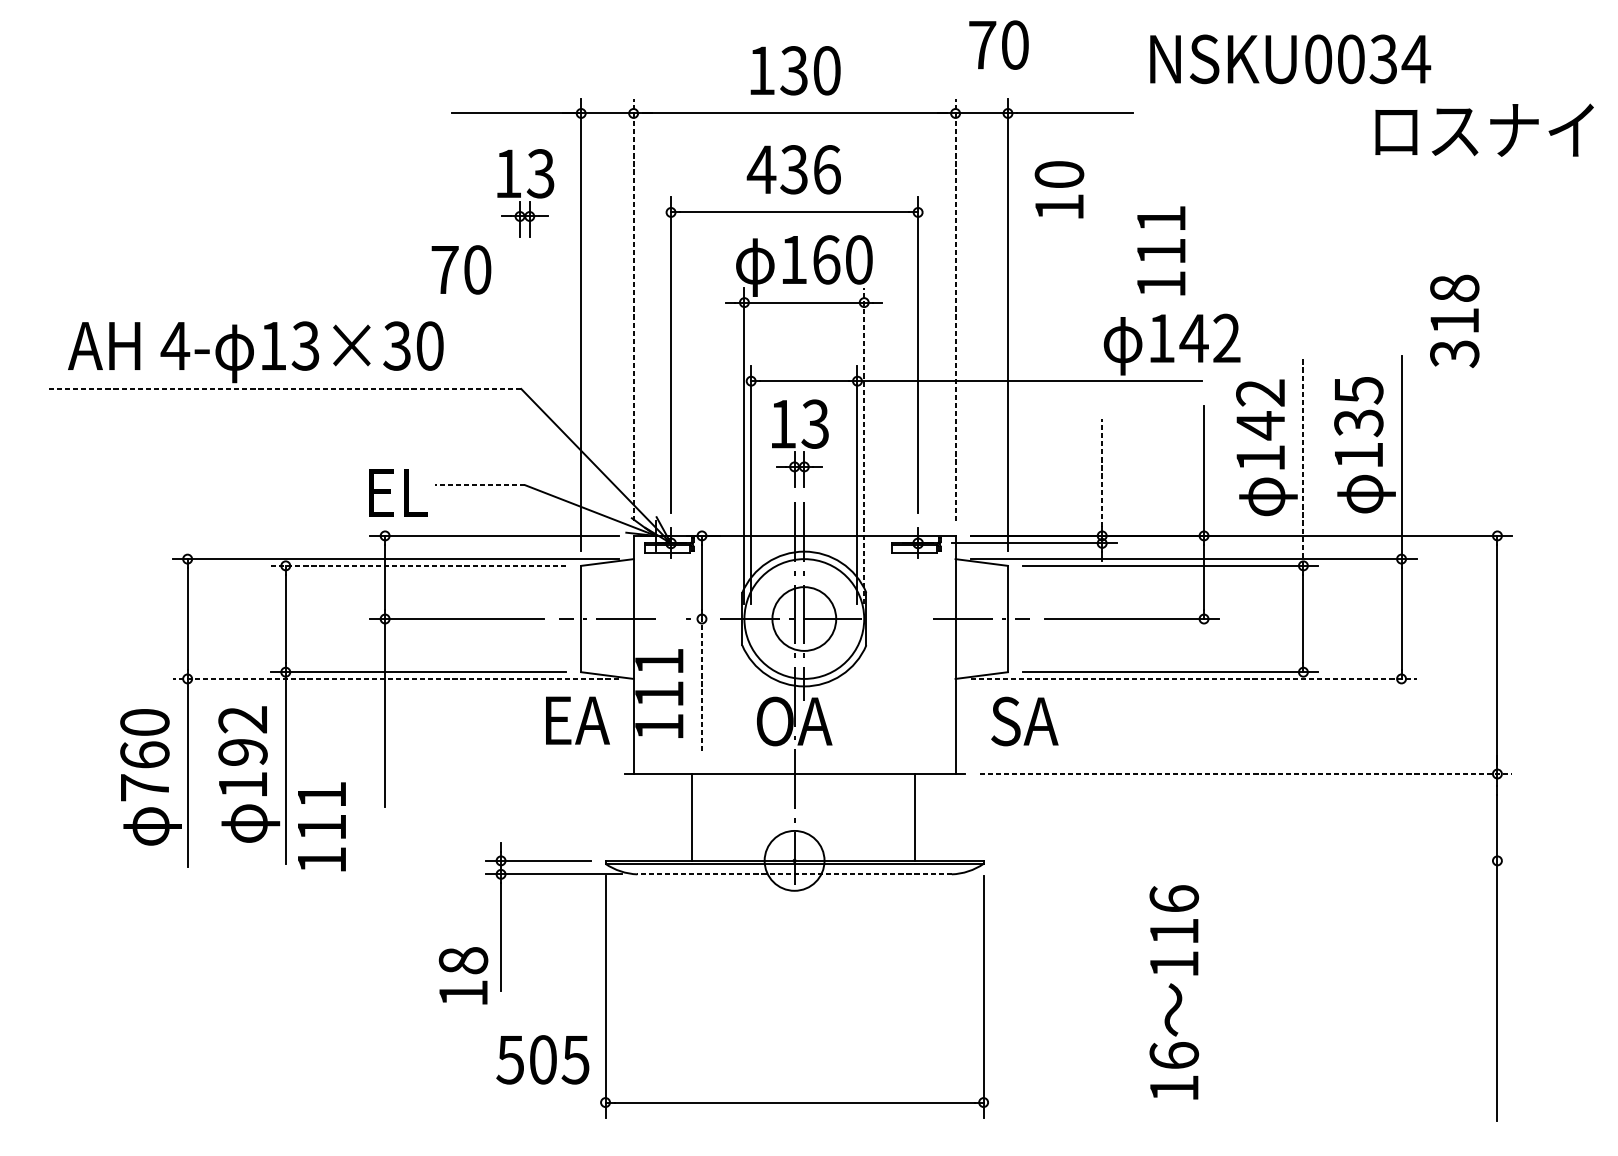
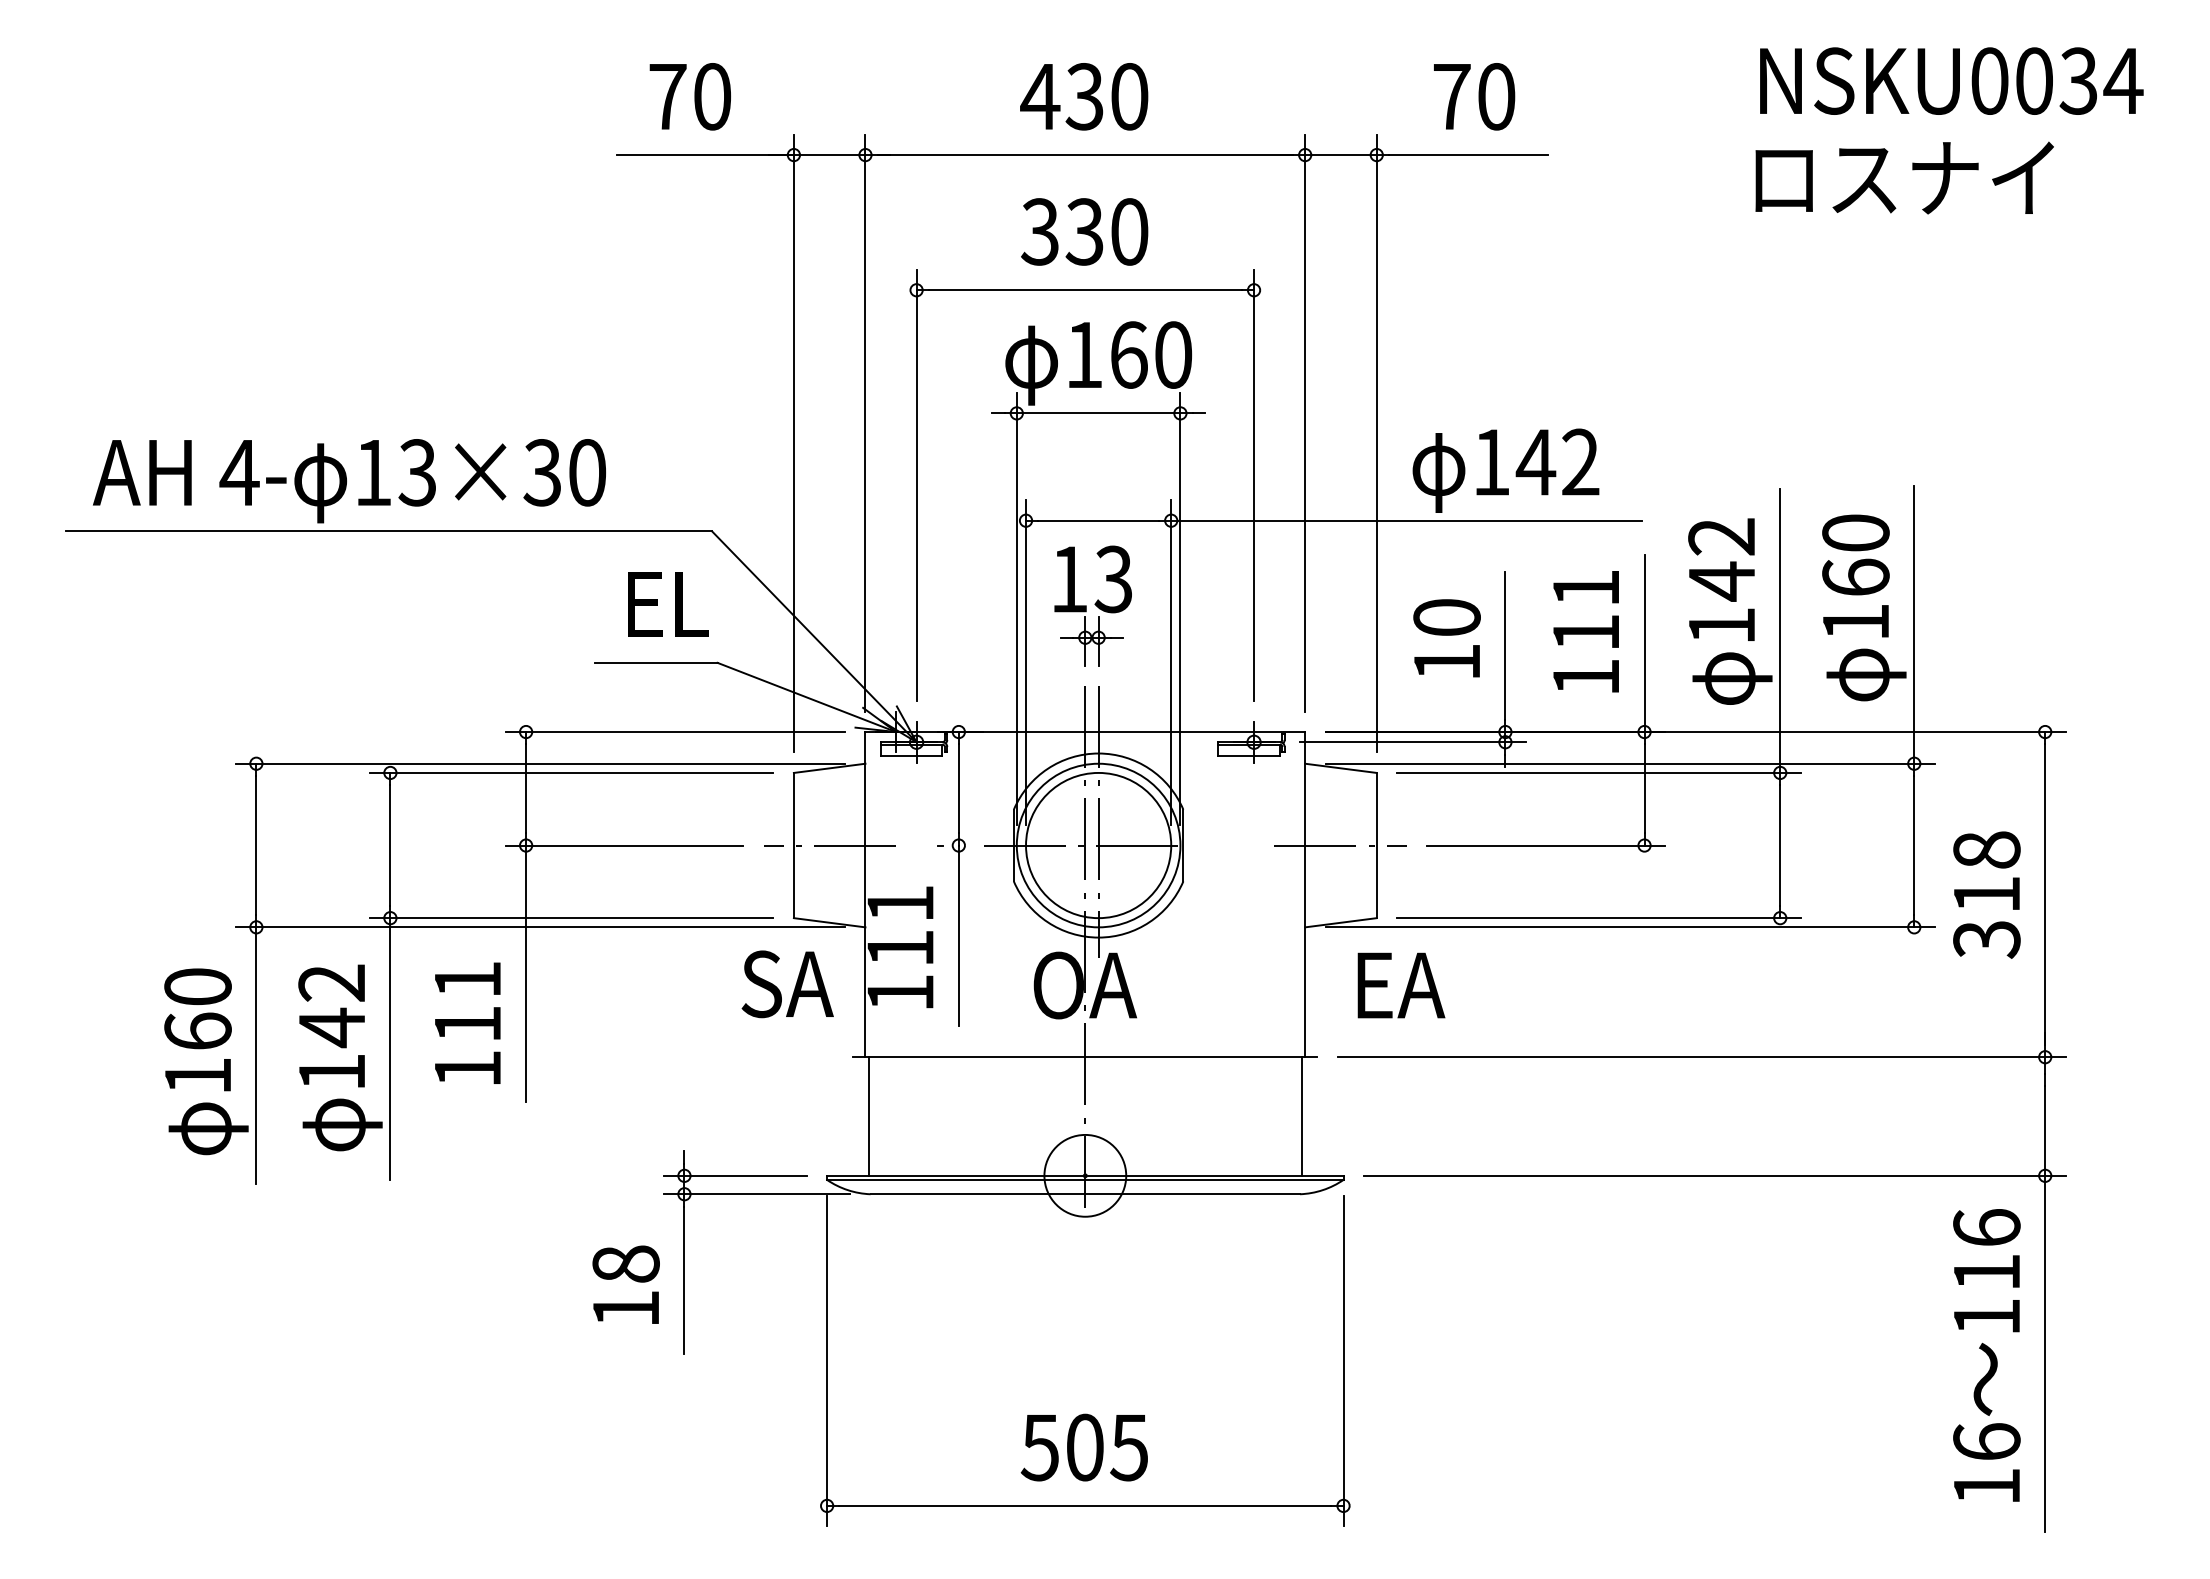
text: (999, 44) -> (1474, 96), moved
text: (1290, 58) -> (1951, 80), moved
text: (761, 70) -> (1040, 96), 130 -> 430
text: (1484, 129) -> (1904, 177), moved
text: (793, 169) -> (1084, 231), 436 -> 330
text: (1059, 189) -> (1446, 638), moved
part: (525, 192) -> (717, 263), removed
text: (1160, 250) -> (1585, 631), moved
text: (460, 269) -> (689, 96), moved
line: (633, 309) -> (865, 422), dashed -> solid
line: (955, 309) -> (1305, 422), dashed -> solid
text: (1454, 320) -> (1986, 894), moved
text: (1171, 344) -> (1505, 470), moved
line: (285, 389) -> (389, 531), dashed -> solid
text: (1358, 406) -> (1855, 555), 135 -> 160
line: (864, 445) -> (1180, 608), dashed -> solid
line: (1303, 462) -> (1780, 631), dashed -> solid
line: (1102, 473) -> (1505, 646), dashed -> solid
line: (480, 485) -> (656, 662), dashed -> solid
text: (398, 493) -> (668, 604), moved
line: (418, 565) -> (571, 772), dashed -> solid
circle: (804, 619) -> (1098, 845), size x1.67
line: (395, 679) -> (540, 927), dashed -> solid
line: (1193, 679) -> (1630, 927), dashed -> solid
line: (701, 684) -> (958, 935), dashed -> solid
text: (576, 720) -> (787, 984), EA -> SA
text: (1024, 721) -> (1399, 985), SA -> EA
text: (242, 752) -> (331, 1027), 192 -> 142
line: (1245, 774) -> (1701, 1057), dashed -> solid
text: (144, 787) -> (197, 1075), 760 -> 160
line: (692, 817) -> (868, 1116), moved
line: (915, 817) -> (1302, 1116), moved
text: (321, 826) -> (467, 1022), moved
line: (1255, 860) -> (1714, 1175), added
line: (794, 874) -> (1085, 1194), dashed -> solid
text: (463, 975) -> (625, 1284), moved
text: (1174, 992) -> (1986, 1355), moved
text: (542, 1059) -> (1083, 1447), moved

